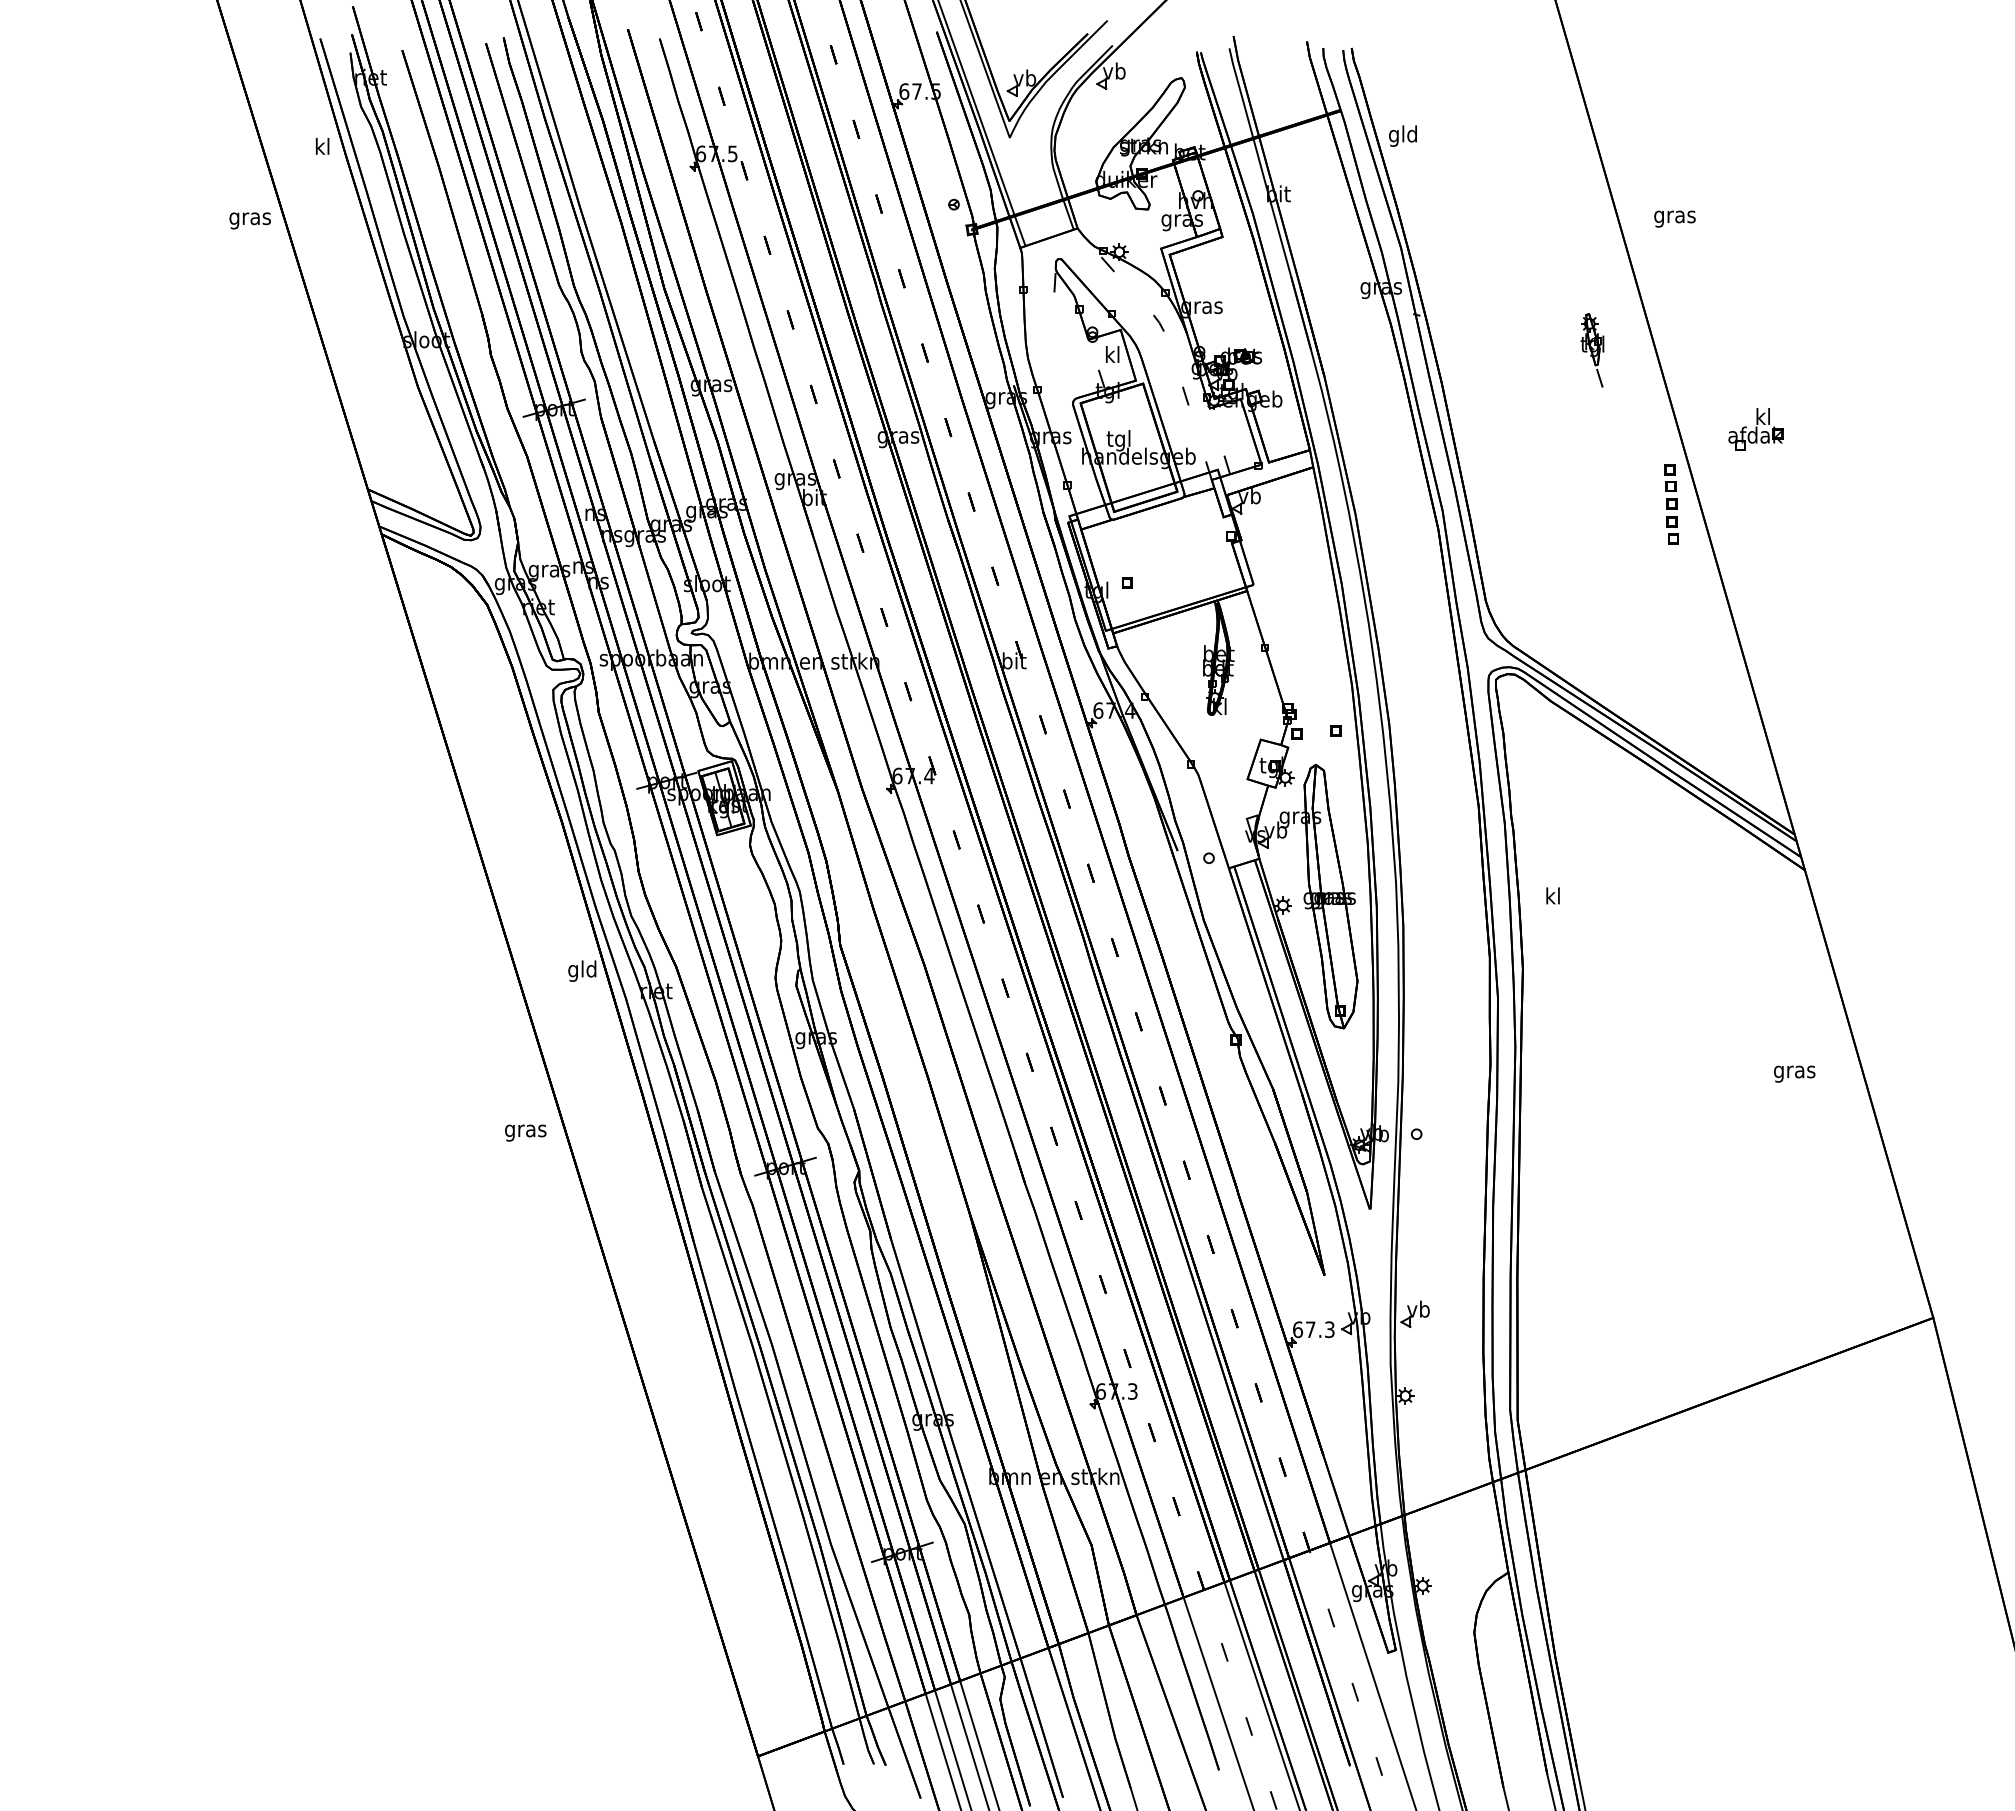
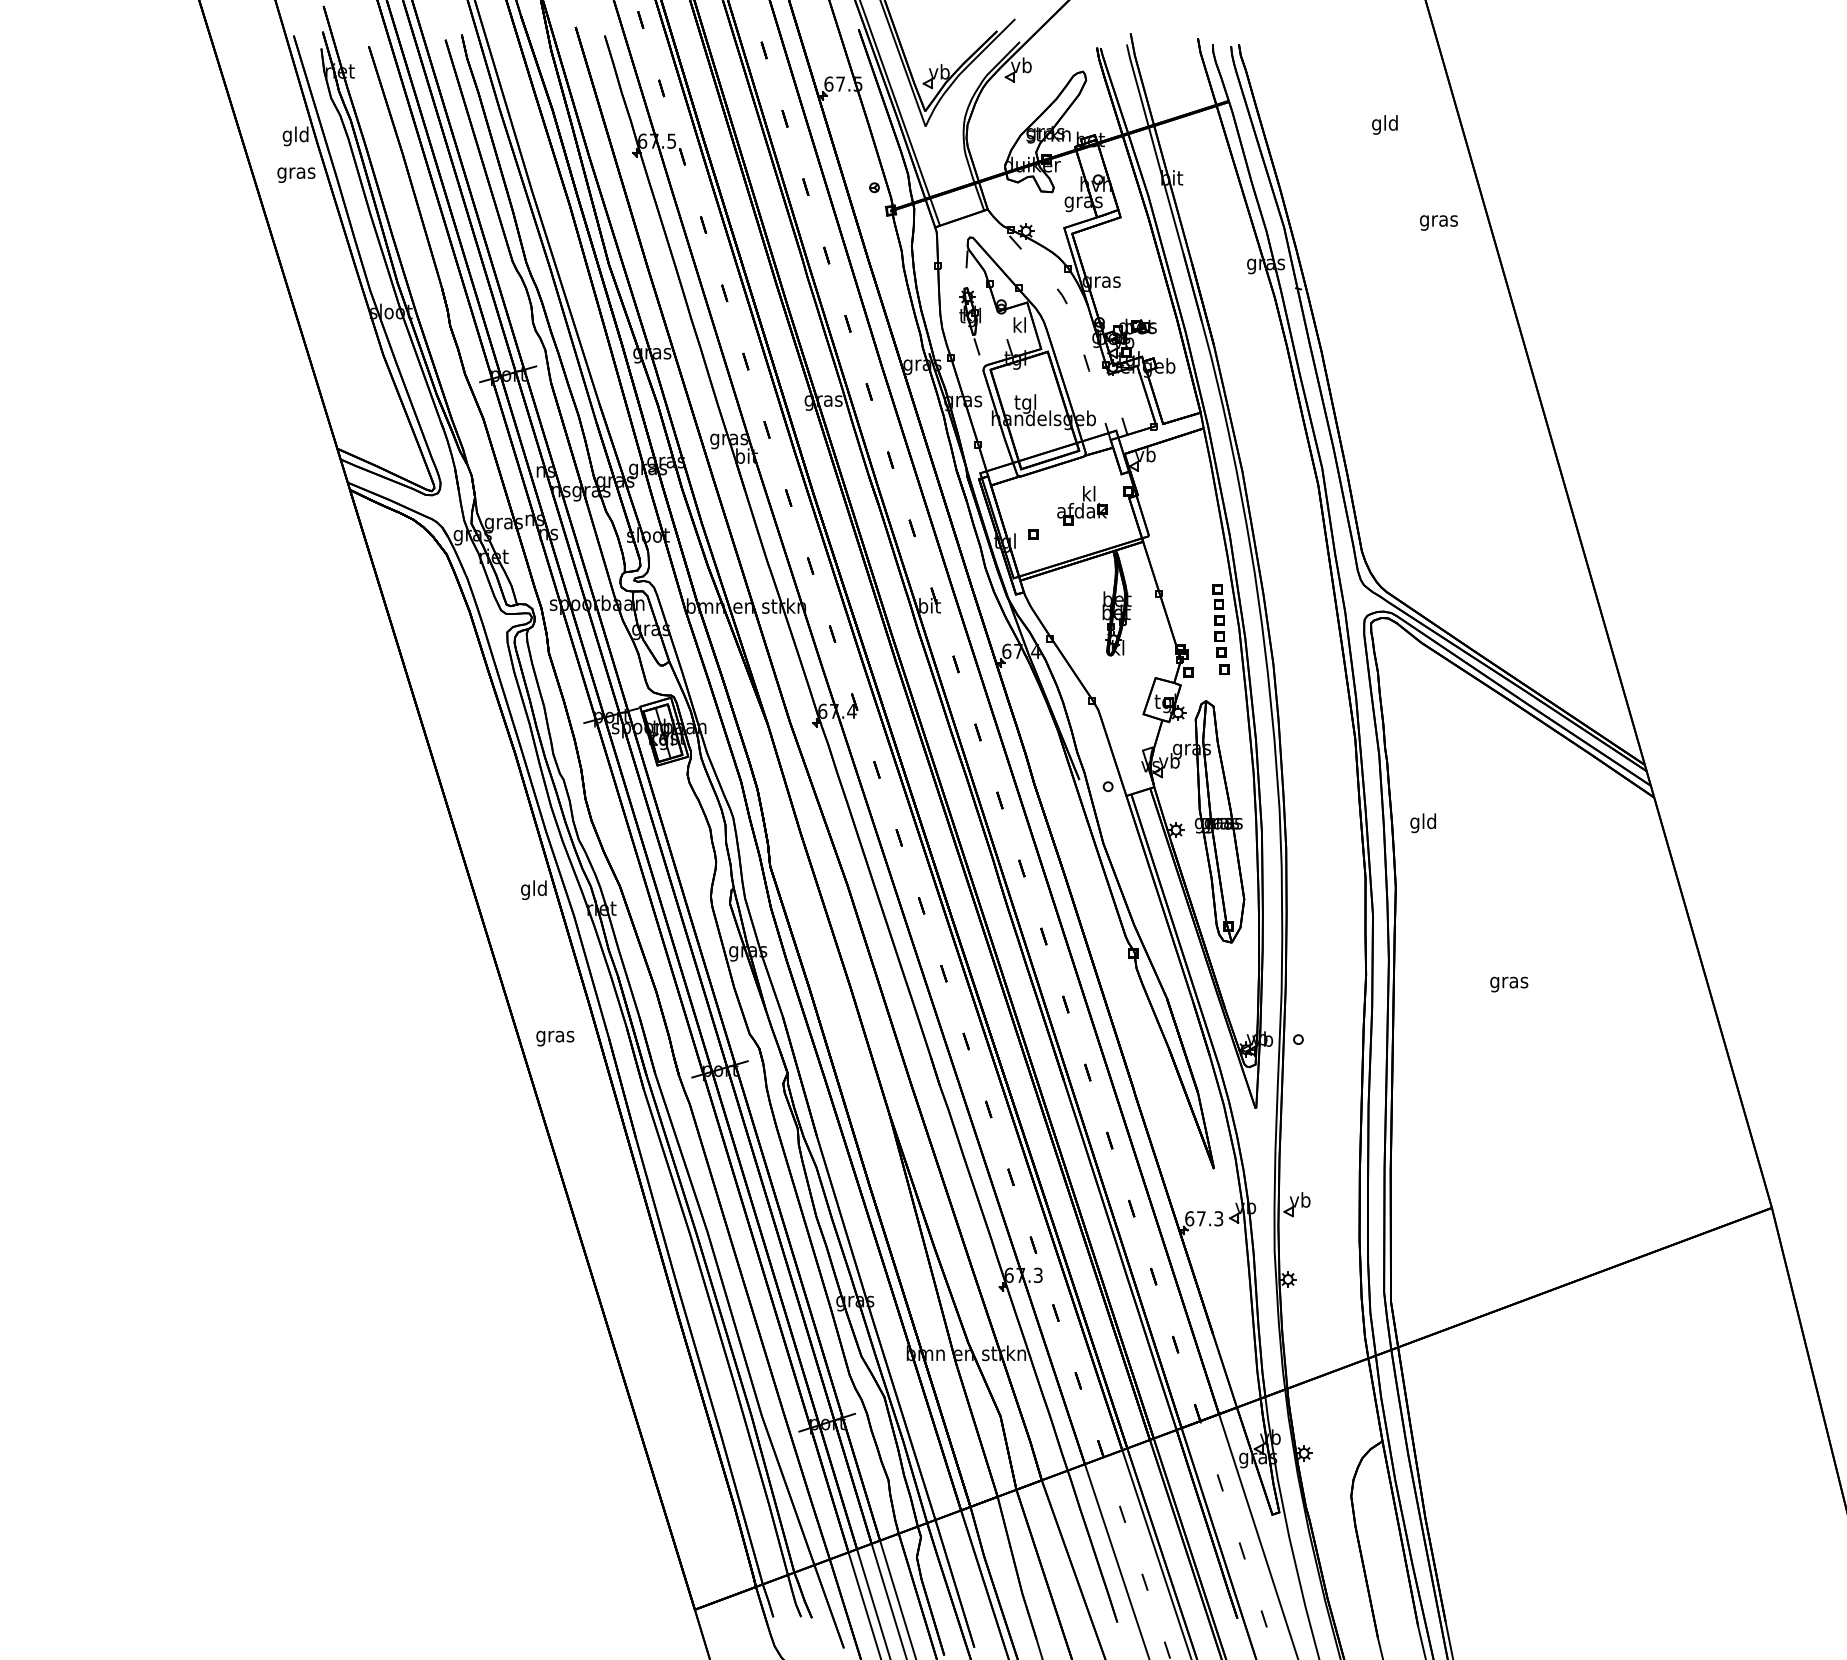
text: (1402, 135) -> (1384, 124), moved
text: (322, 148) -> (295, 136), kl -> gld
text: (1674, 218) -> (1438, 222), moved
text: (249, 220) -> (295, 174), moved
part: (1592, 350) -> (970, 321), moved
part: (1755, 429) -> (1082, 505), moved
part: (1671, 504) -> (1219, 621), moved
text: (1552, 897) -> (1422, 822), kl -> gld
text: (1794, 1073) -> (1509, 983), moved
text: (525, 1132) -> (555, 1038), moved

